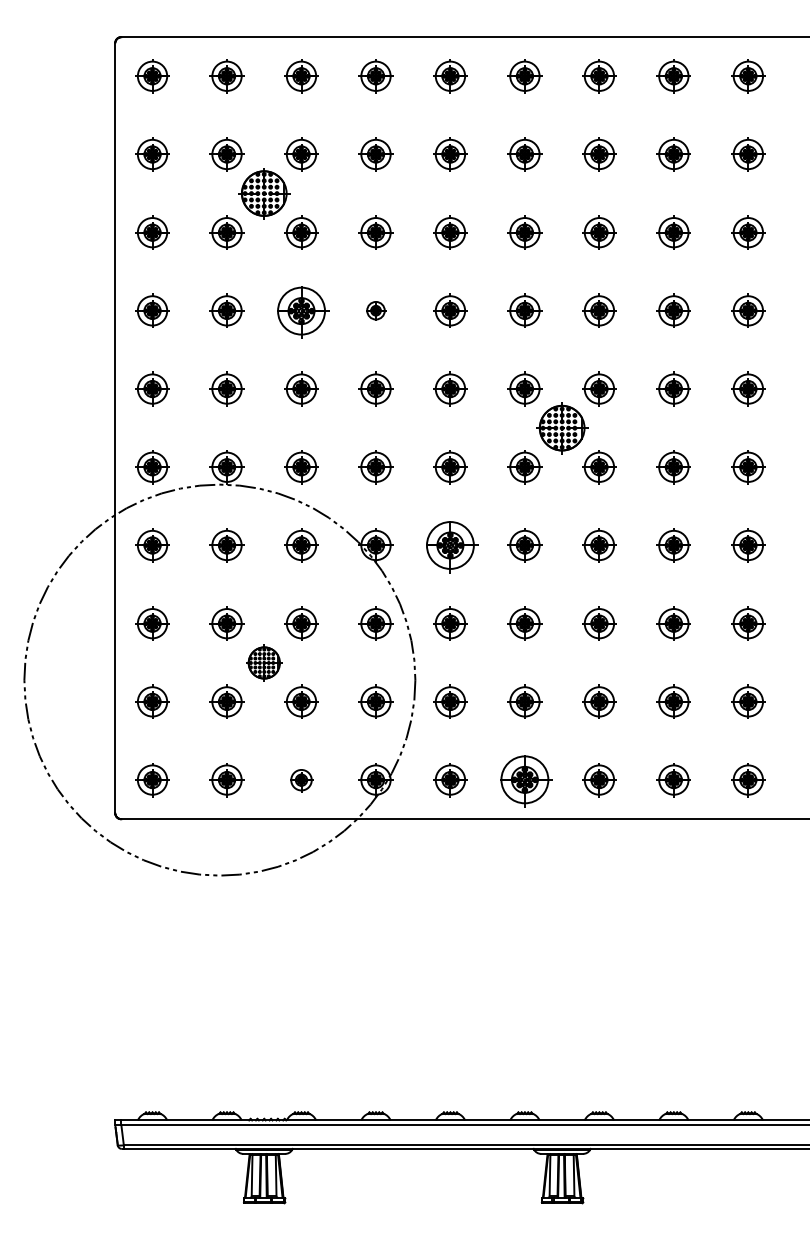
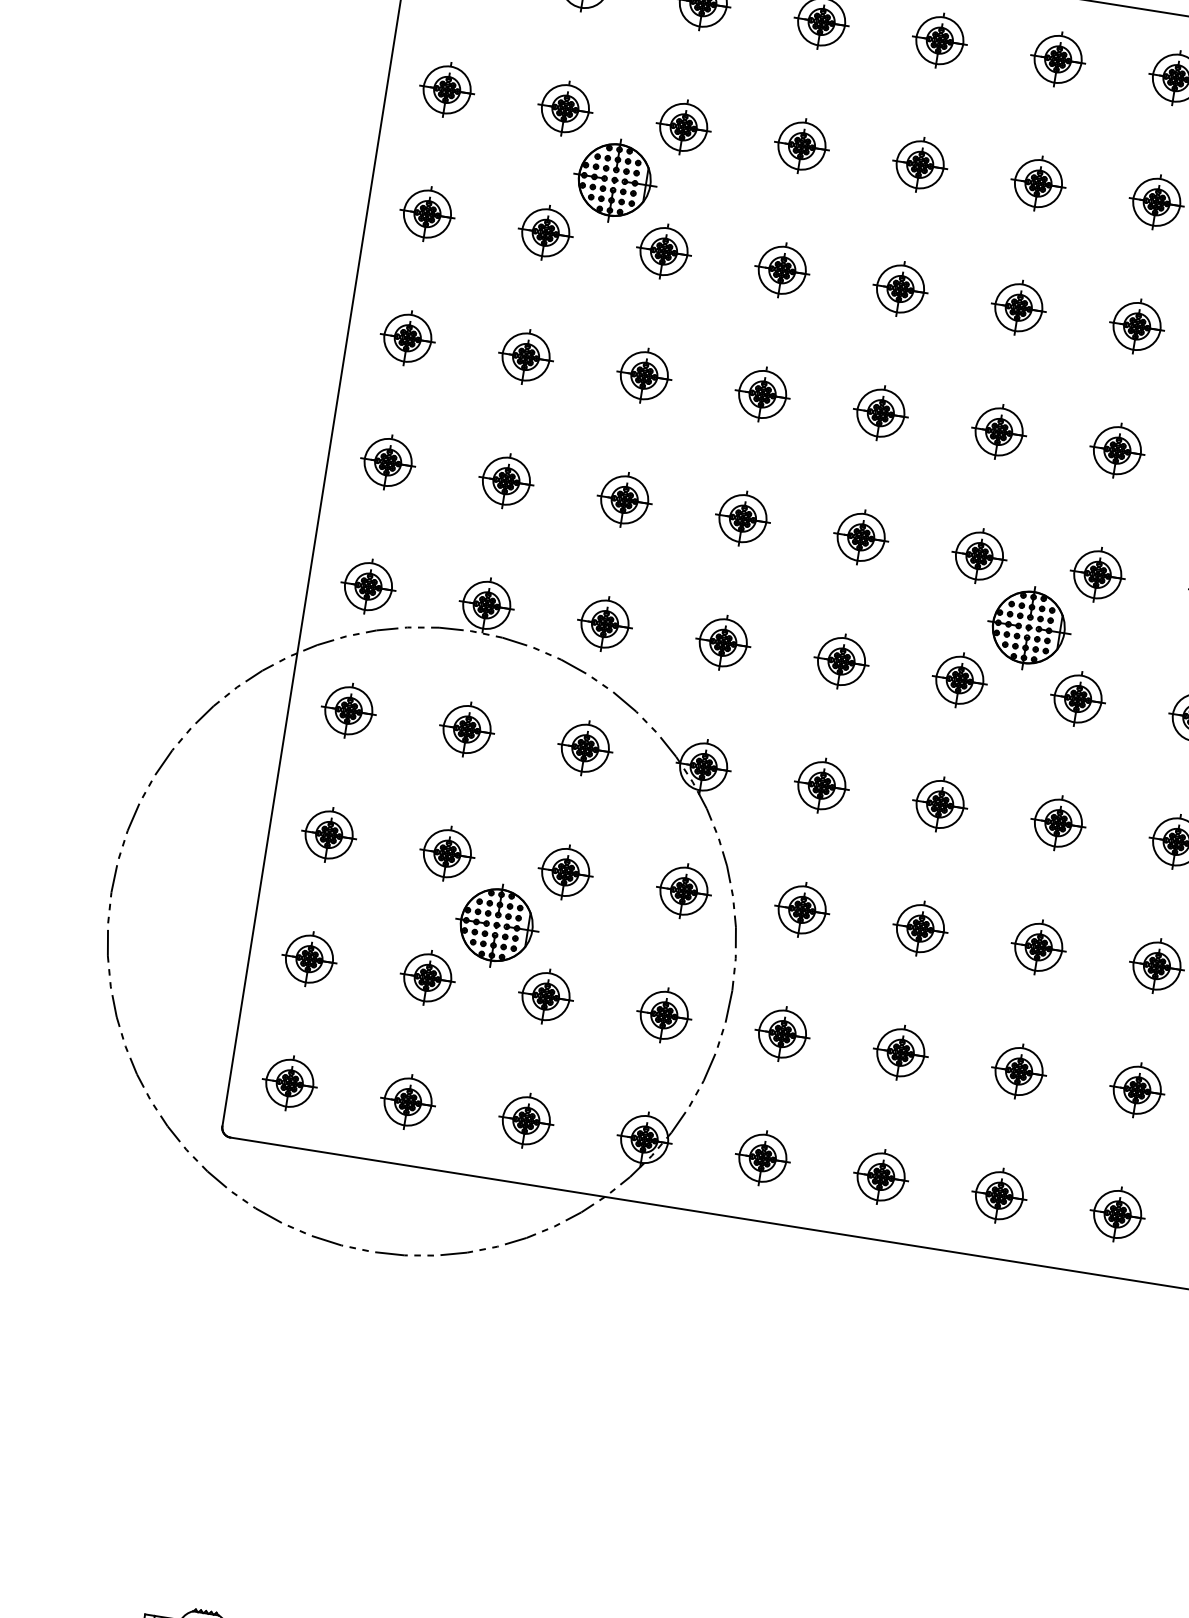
part: (301, 310) -> (644, 375), size x0.62
part: (375, 310) -> (761, 393), size x1.67
part: (450, 545) -> (821, 785), size x0.62
part: (264, 663) -> (496, 926), size x1.43
part: (301, 780) -> (526, 1121), size x1.43
part: (524, 780) -> (880, 1177), size x0.62

